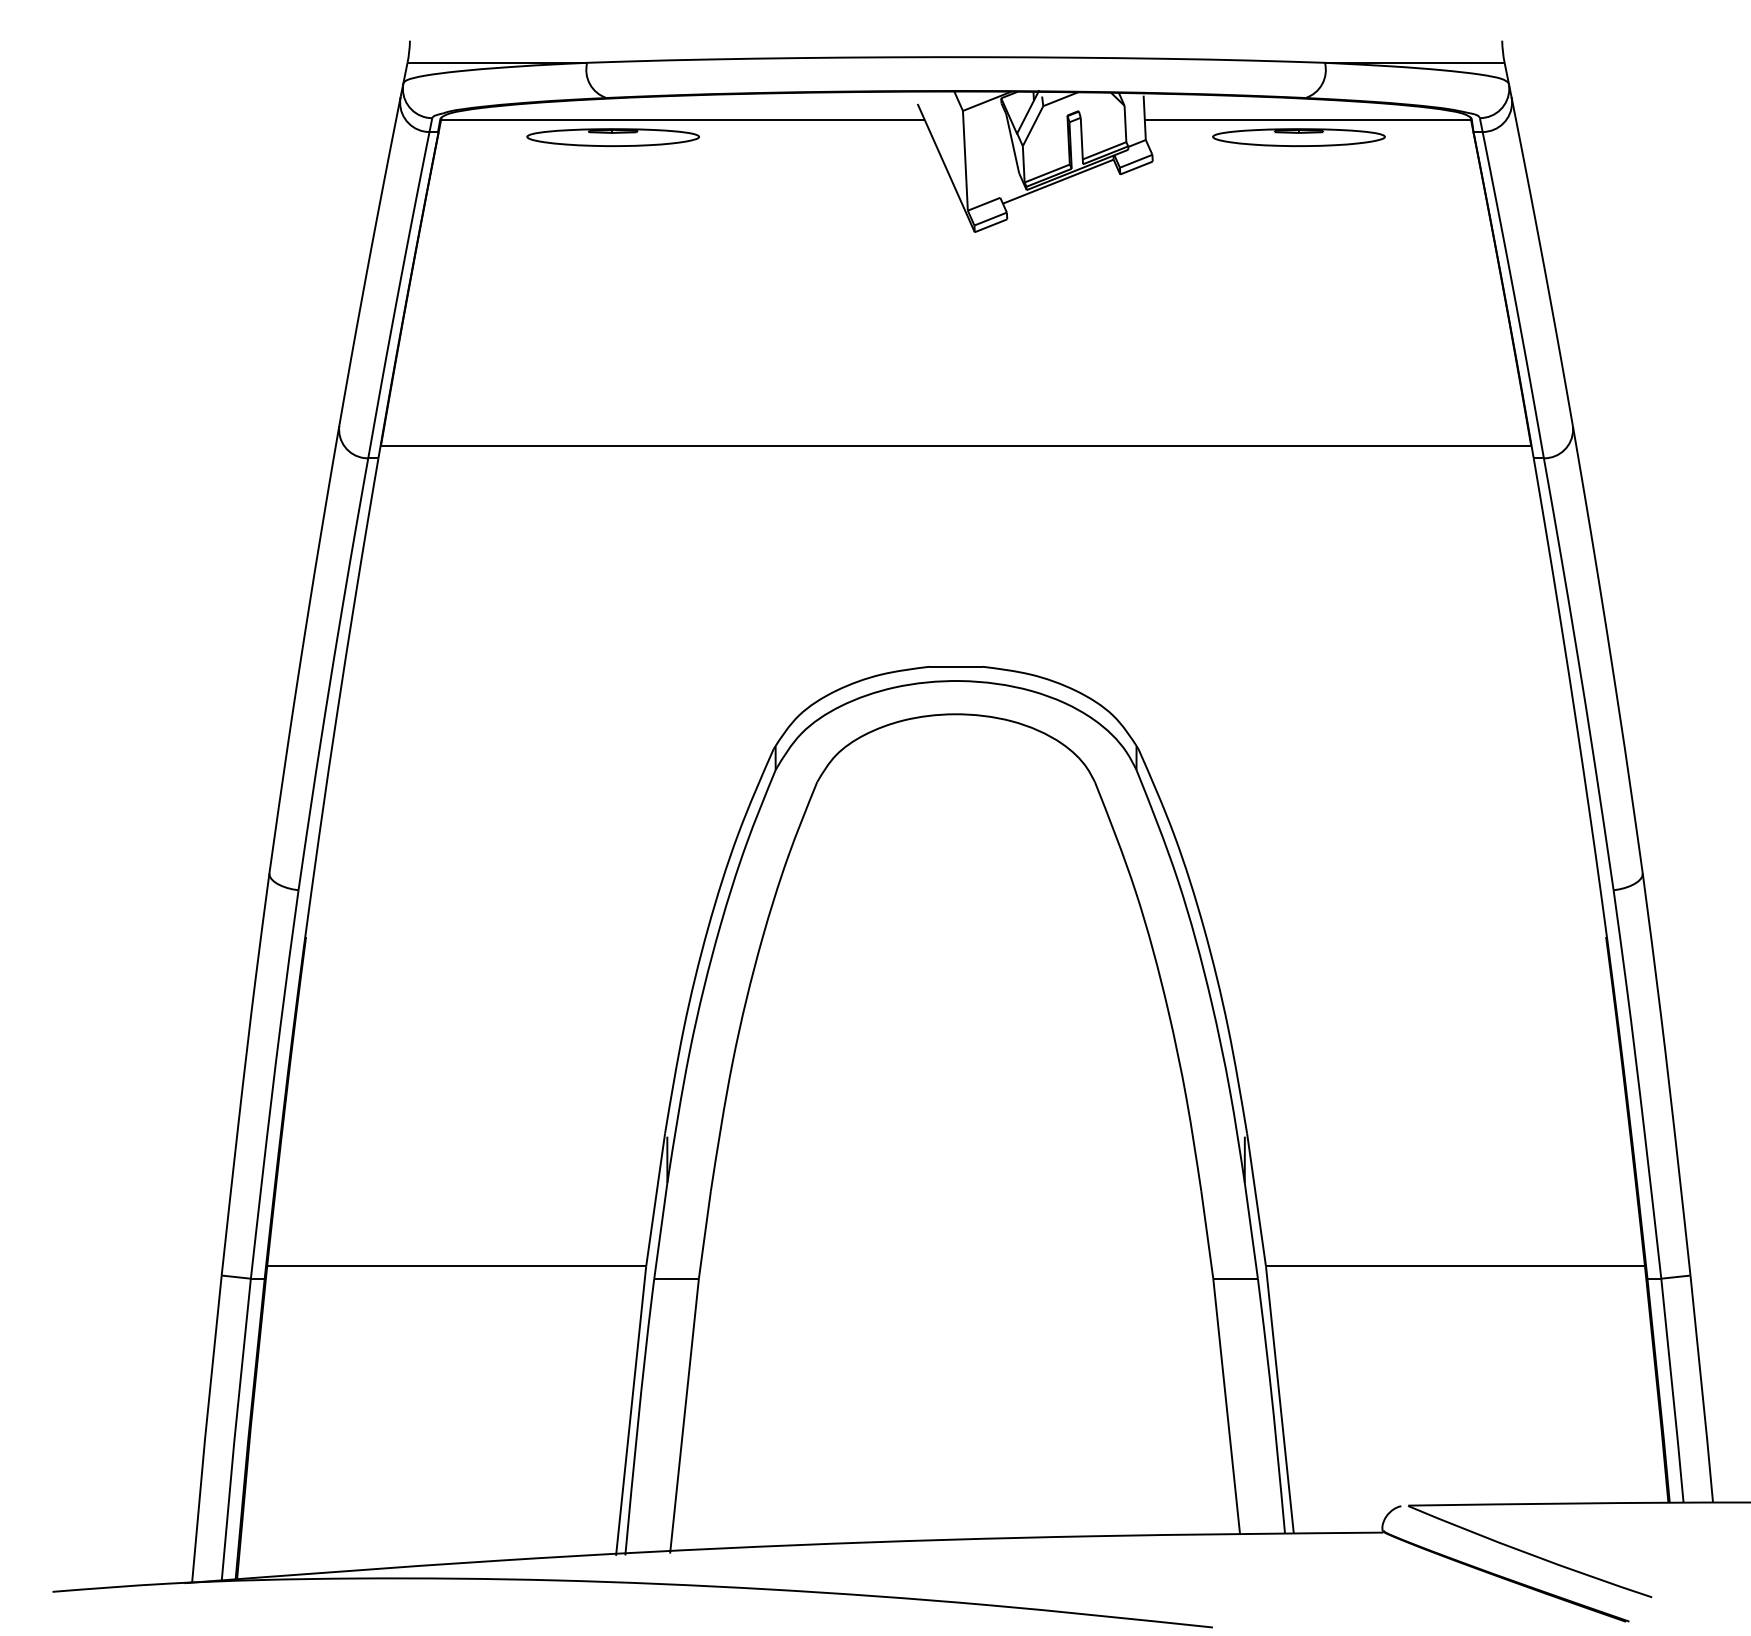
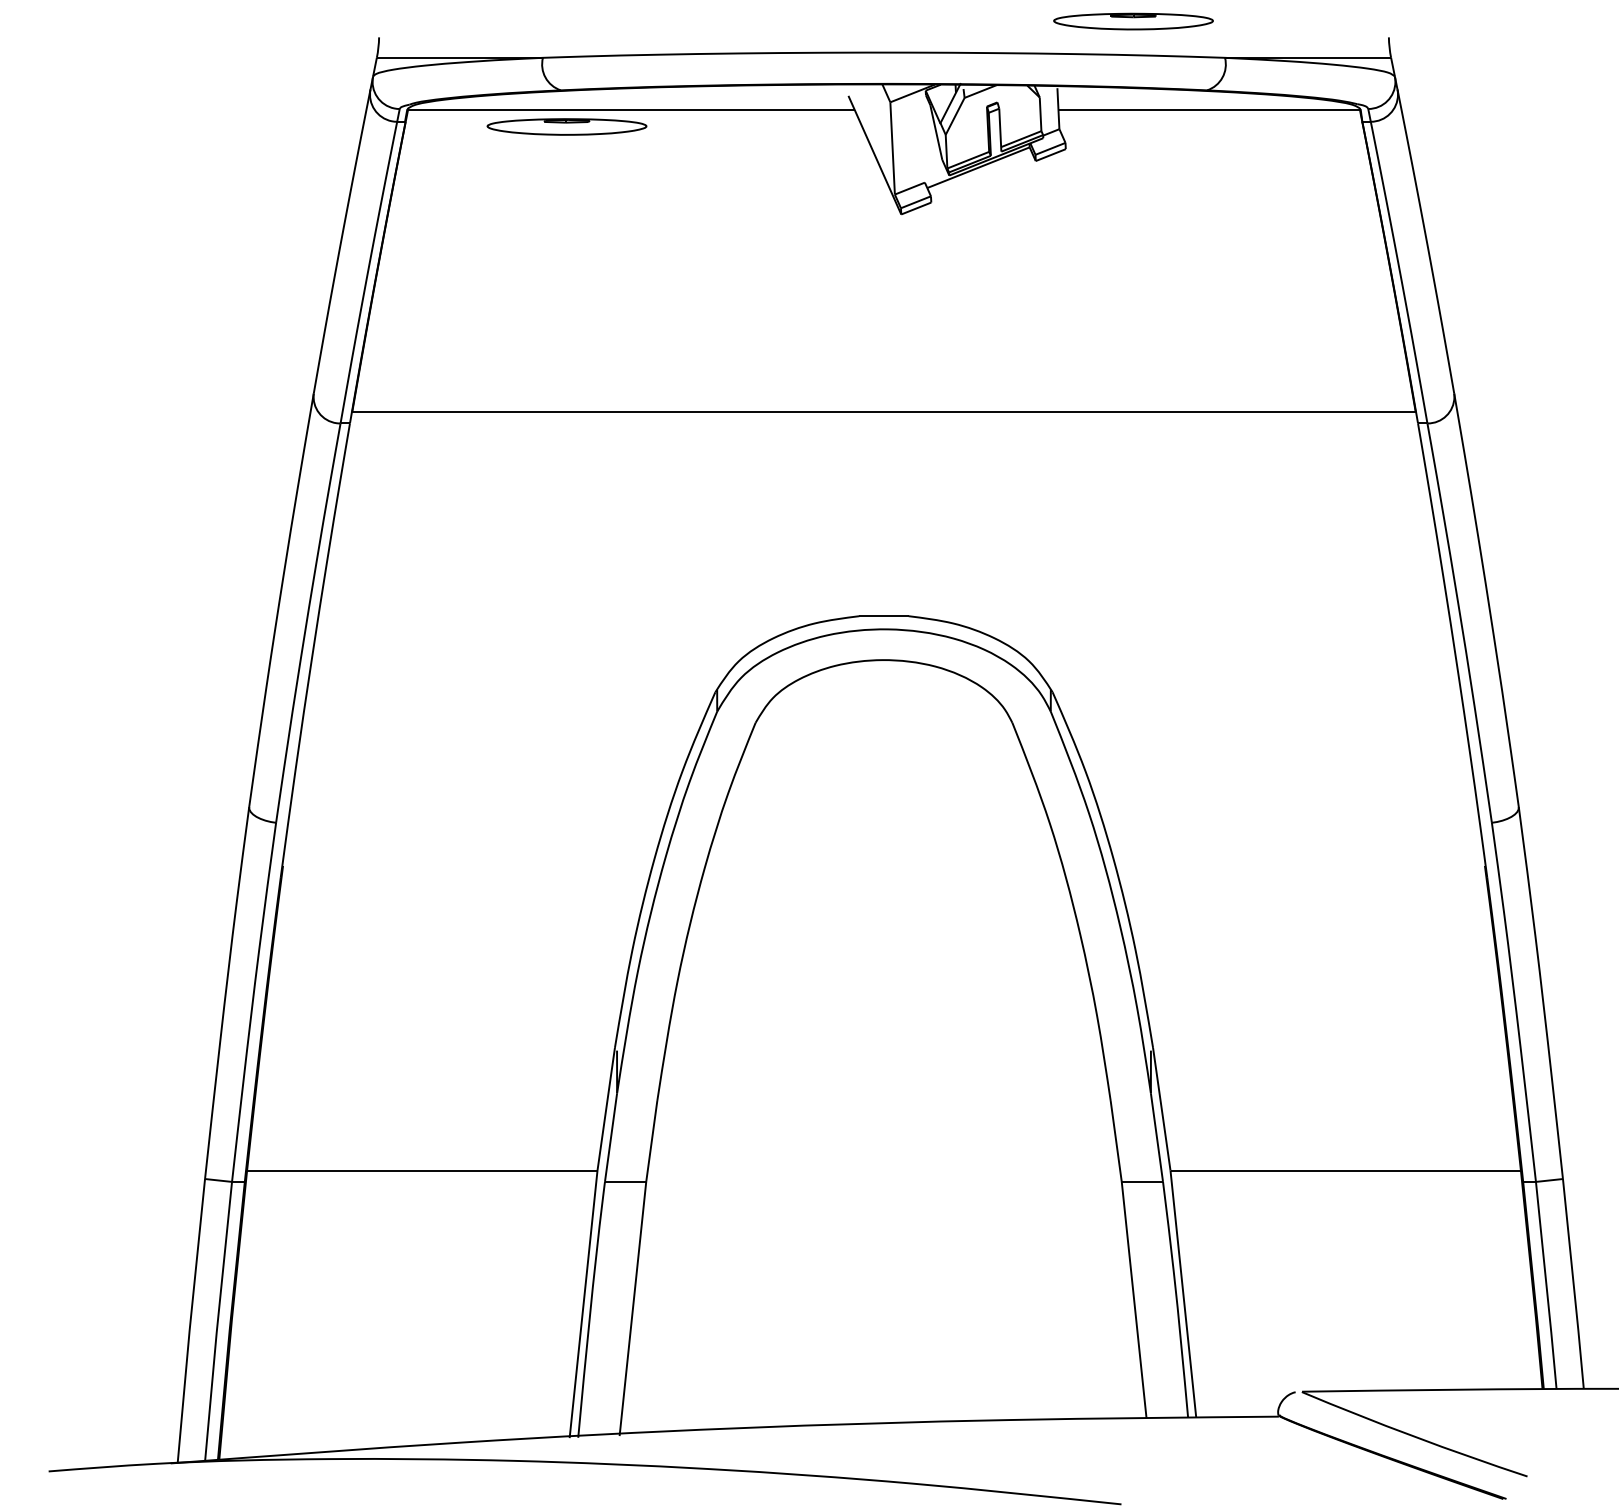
part: (1298, 137) -> (1133, 21), moved

